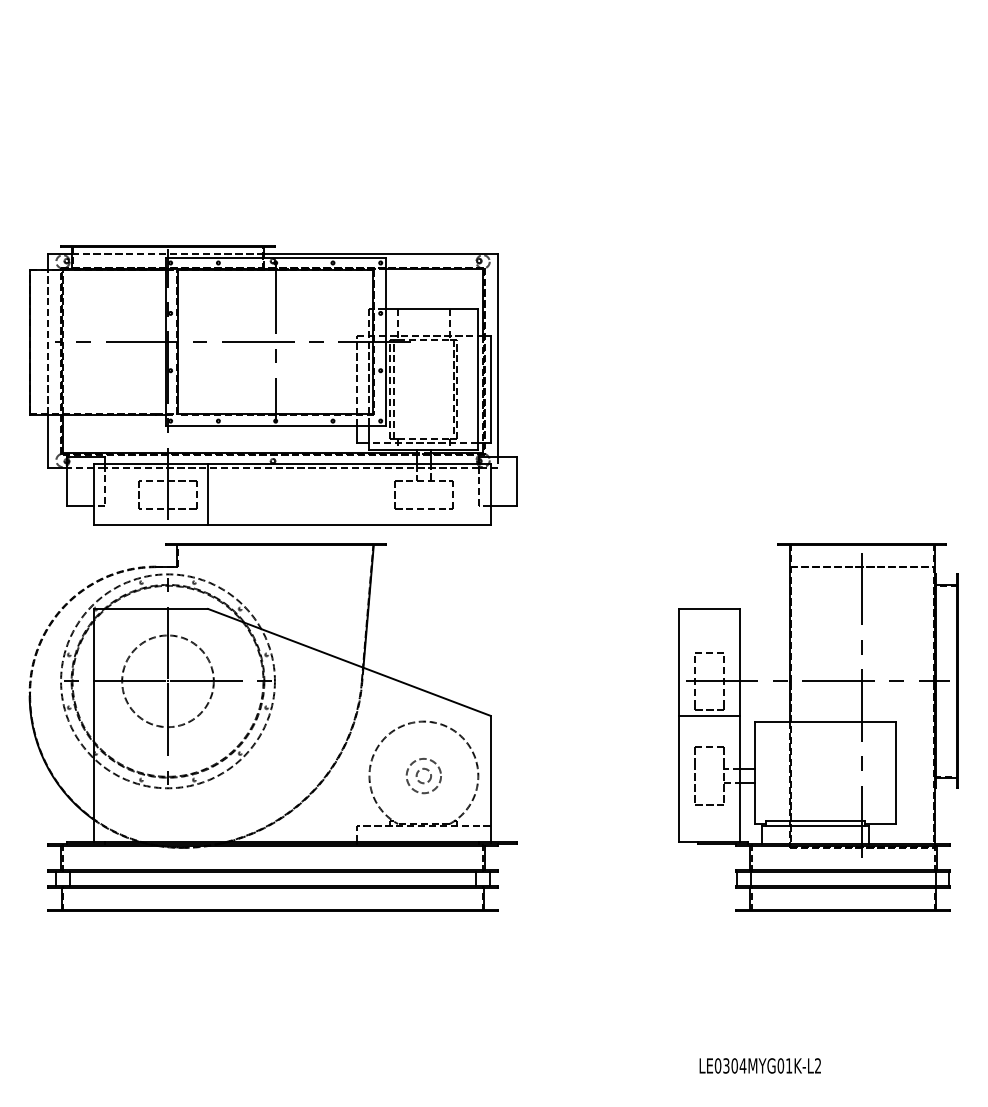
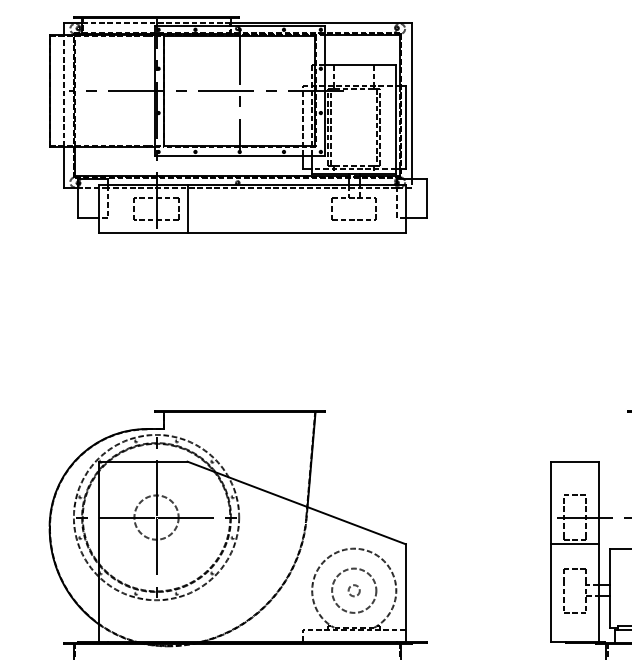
part: (273, 385) -> (238, 124), moved
arc: (66, 603) -> (78, 457), dashed -> solid
circle: (167, 680) -> (156, 516), size x0.62
circle: (423, 775) -> (353, 590), size x1.67

